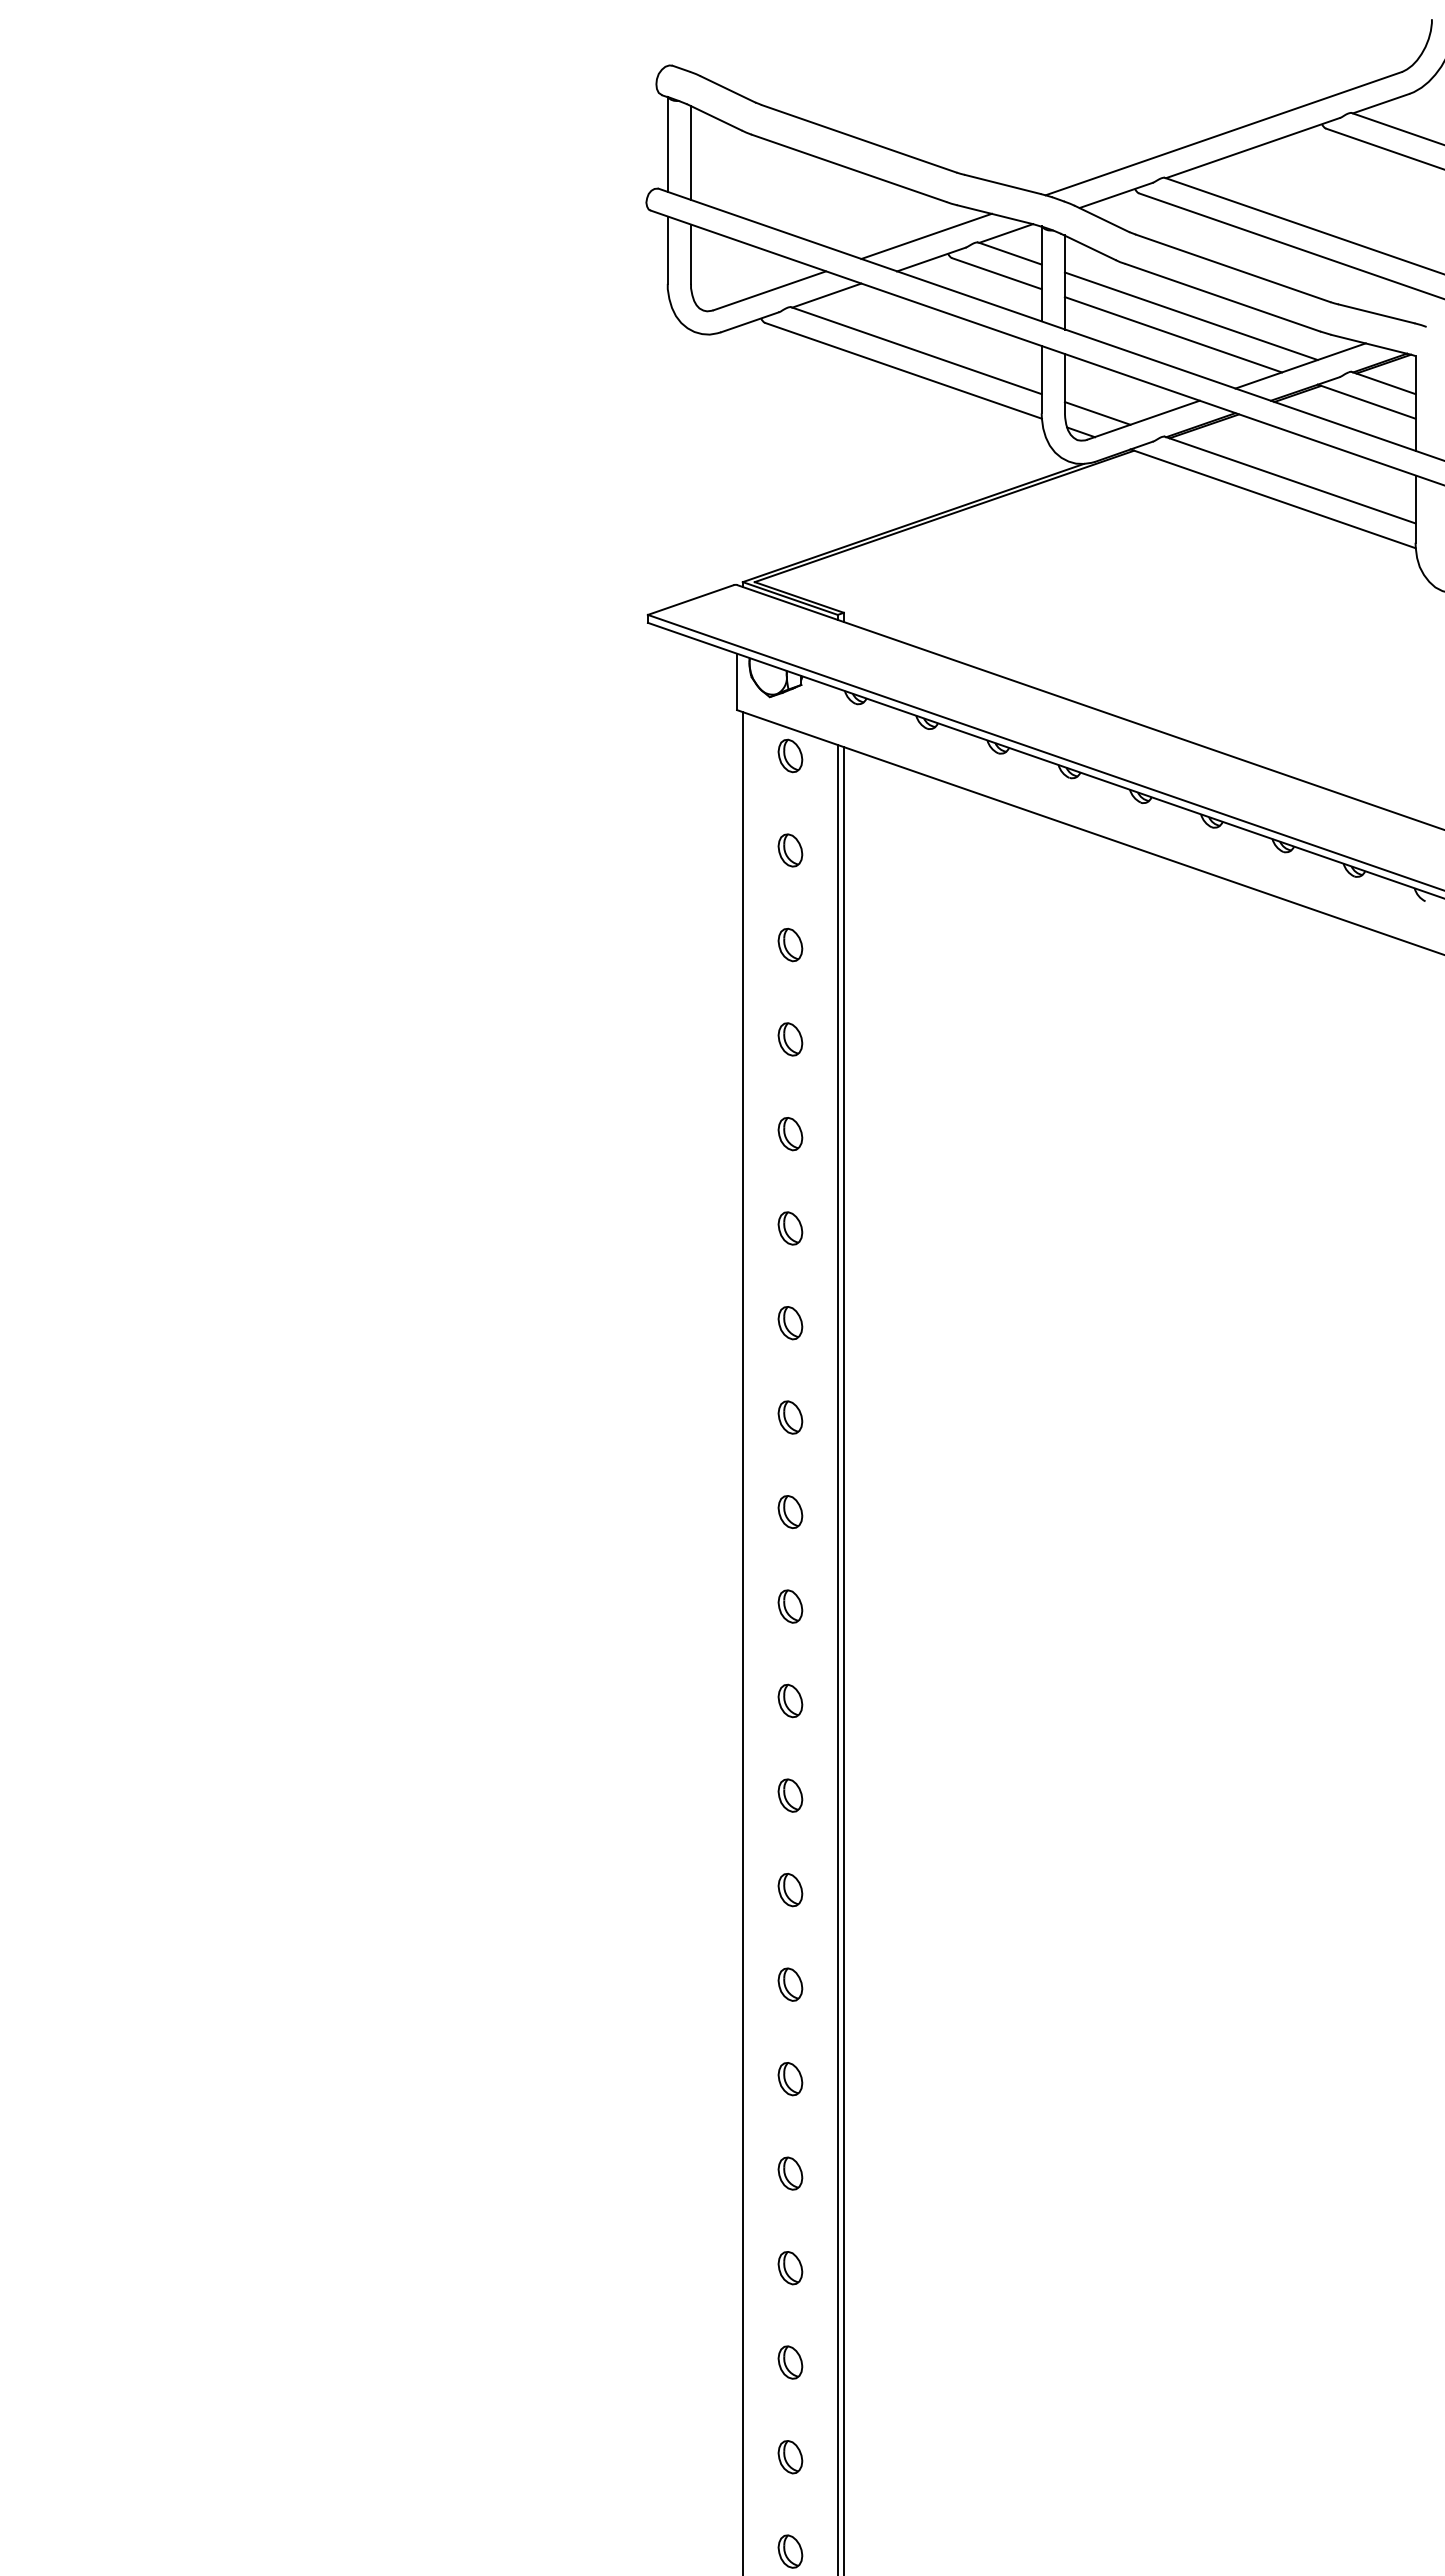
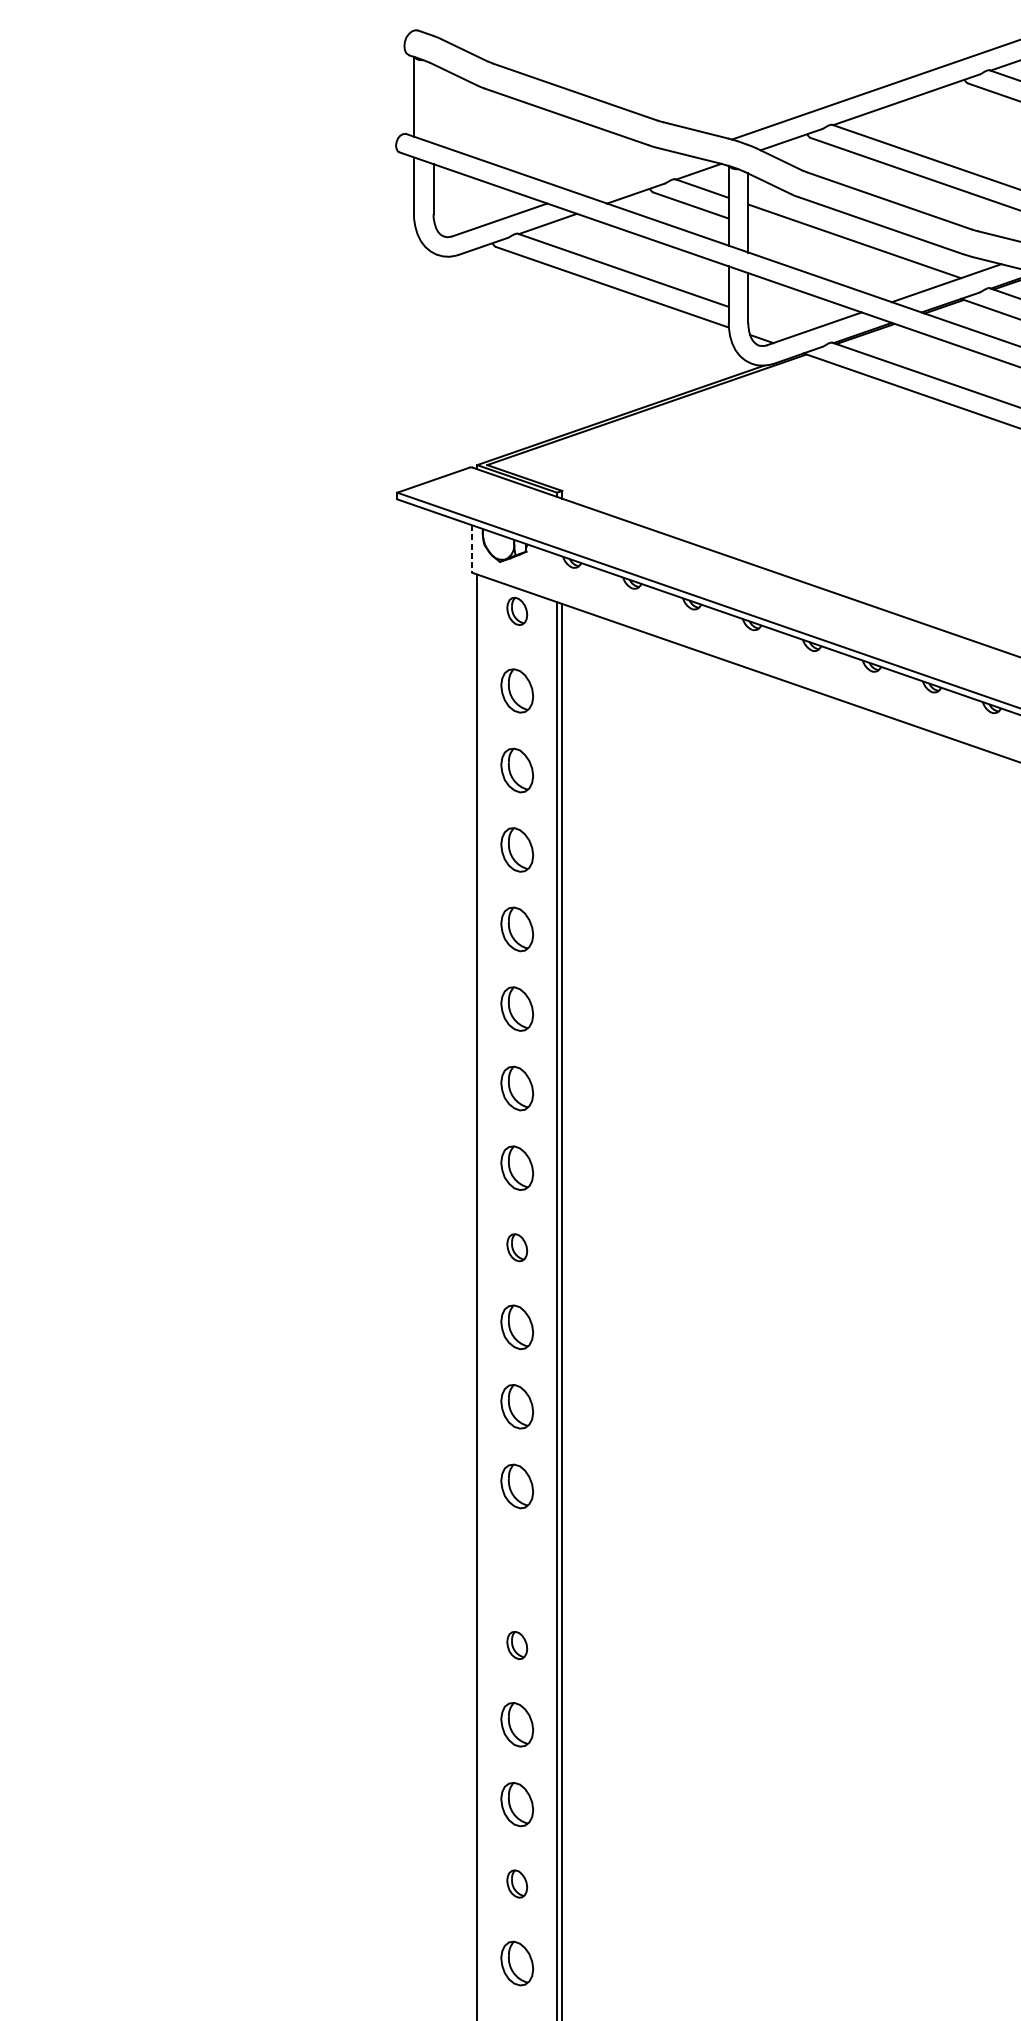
line: (691, 153) -> (433, 104), removed
line: (926, 236) -> (631, 174), removed
line: (1173, 334) -> (839, 256), removed
line: (1097, 413) -> (775, 323), removed
line: (737, 682) -> (472, 549), solid -> dashed
part: (790, 850) -> (517, 690), size x1.6
part: (790, 944) -> (517, 770), size x1.6
part: (790, 1039) -> (517, 850), size x1.6
part: (790, 1134) -> (517, 929), size x1.6
part: (790, 1228) -> (517, 1009), size x1.6
part: (790, 1323) -> (517, 1089), size x1.6
part: (790, 1417) -> (517, 1168), size x1.6
part: (790, 1606) -> (517, 1327), size x1.6
part: (790, 1700) -> (517, 1406), size x1.6
part: (790, 1795) -> (517, 1486), size x1.6
part: (790, 1890) -> (517, 1566), removed
part: (790, 2079) -> (517, 1725), size x1.6
part: (790, 2173) -> (517, 1804), size x1.6
part: (790, 2362) -> (517, 1963), size x1.6

